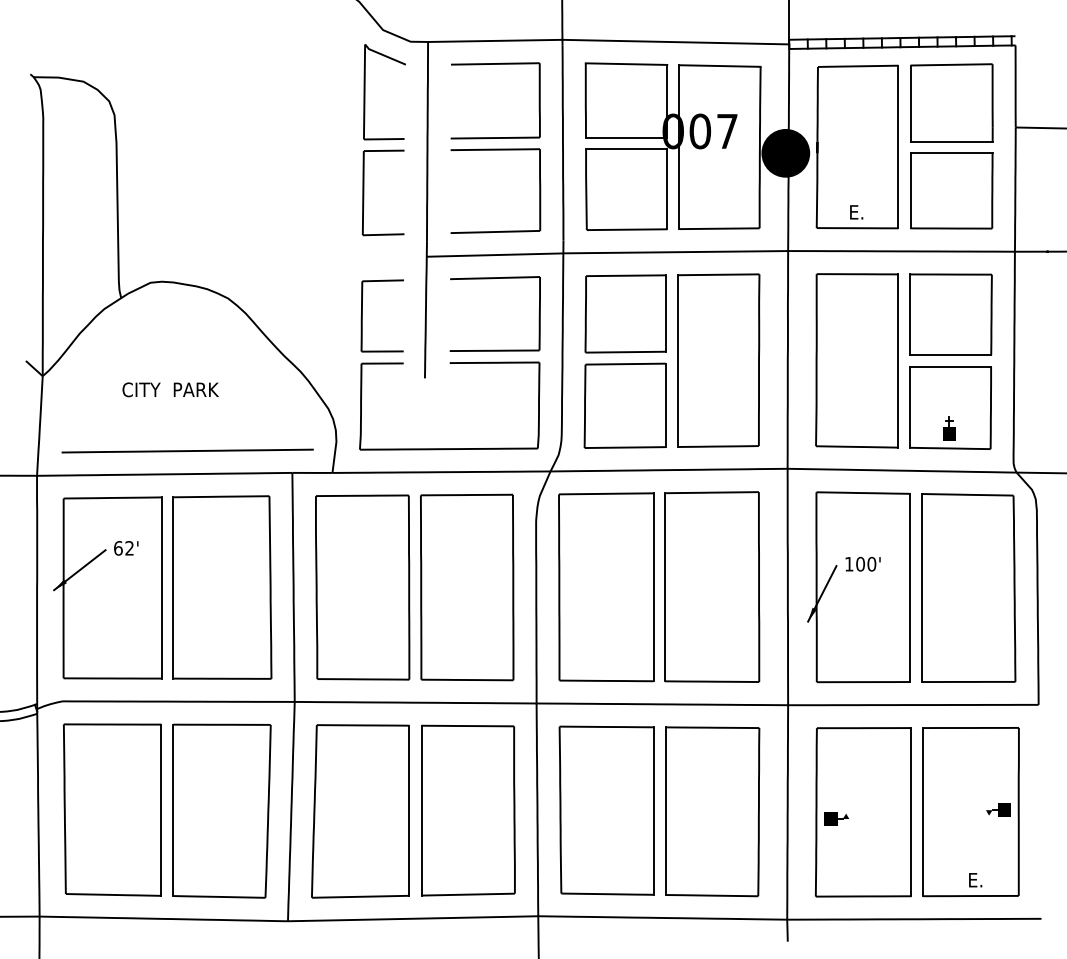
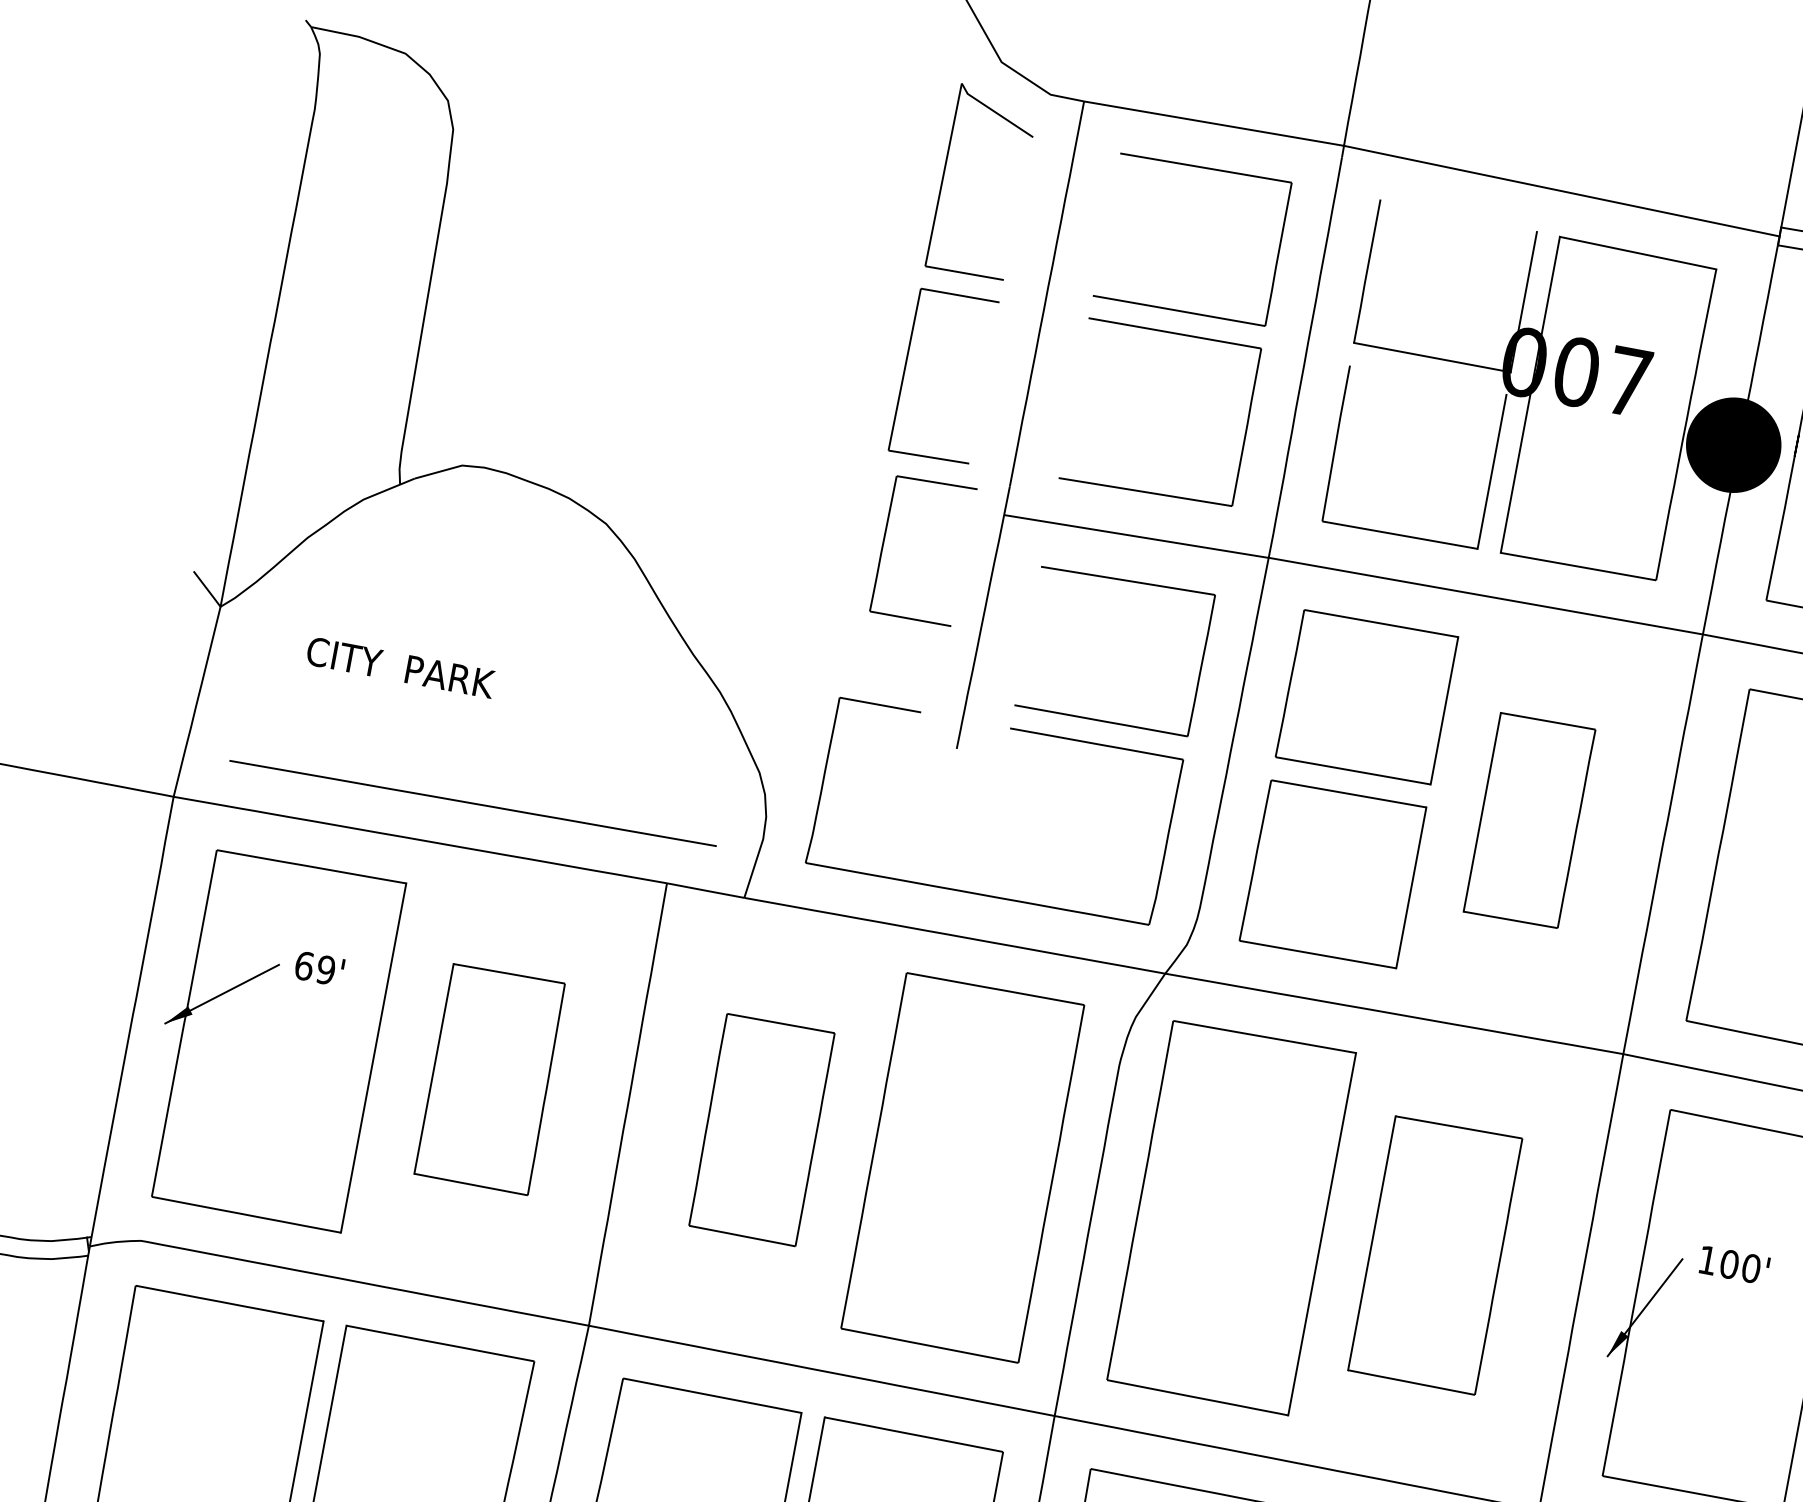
line: (626, 63) -> (1458, 214), removed
line: (626, 149) -> (1427, 380), removed
part: (362, 315) -> (884, 542), moved
part: (718, 360) -> (1529, 820), size x0.6
text: (170, 389) -> (400, 666), moved
text: (129, 548) -> (325, 970), 62' -> 69'
part: (712, 586) -> (1436, 1253), size x0.7
part: (222, 587) -> (490, 1079), size x0.6
part: (362, 587) -> (760, 1129), size x0.6

